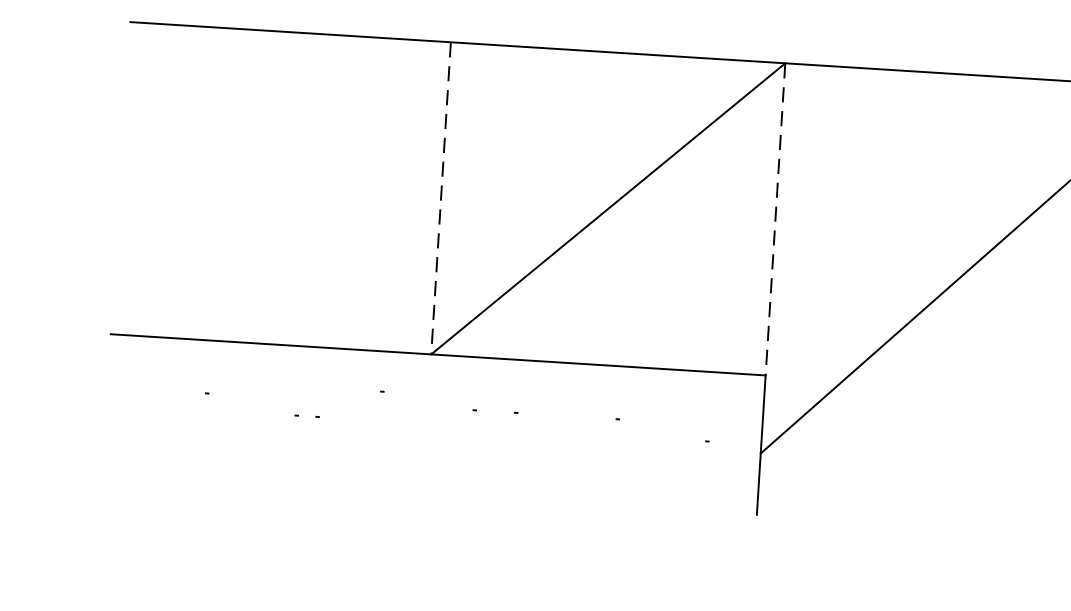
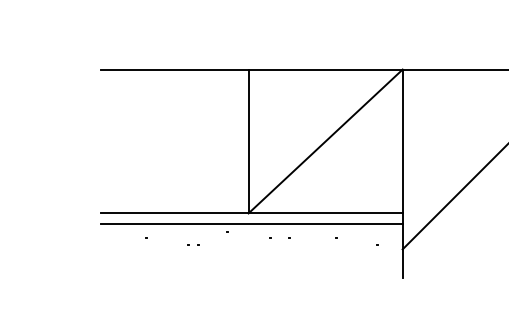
line: (440, 198) -> (248, 141), dashed -> solid
line: (775, 219) -> (402, 141), dashed -> solid
line: (436, 376) -> (251, 223), added

